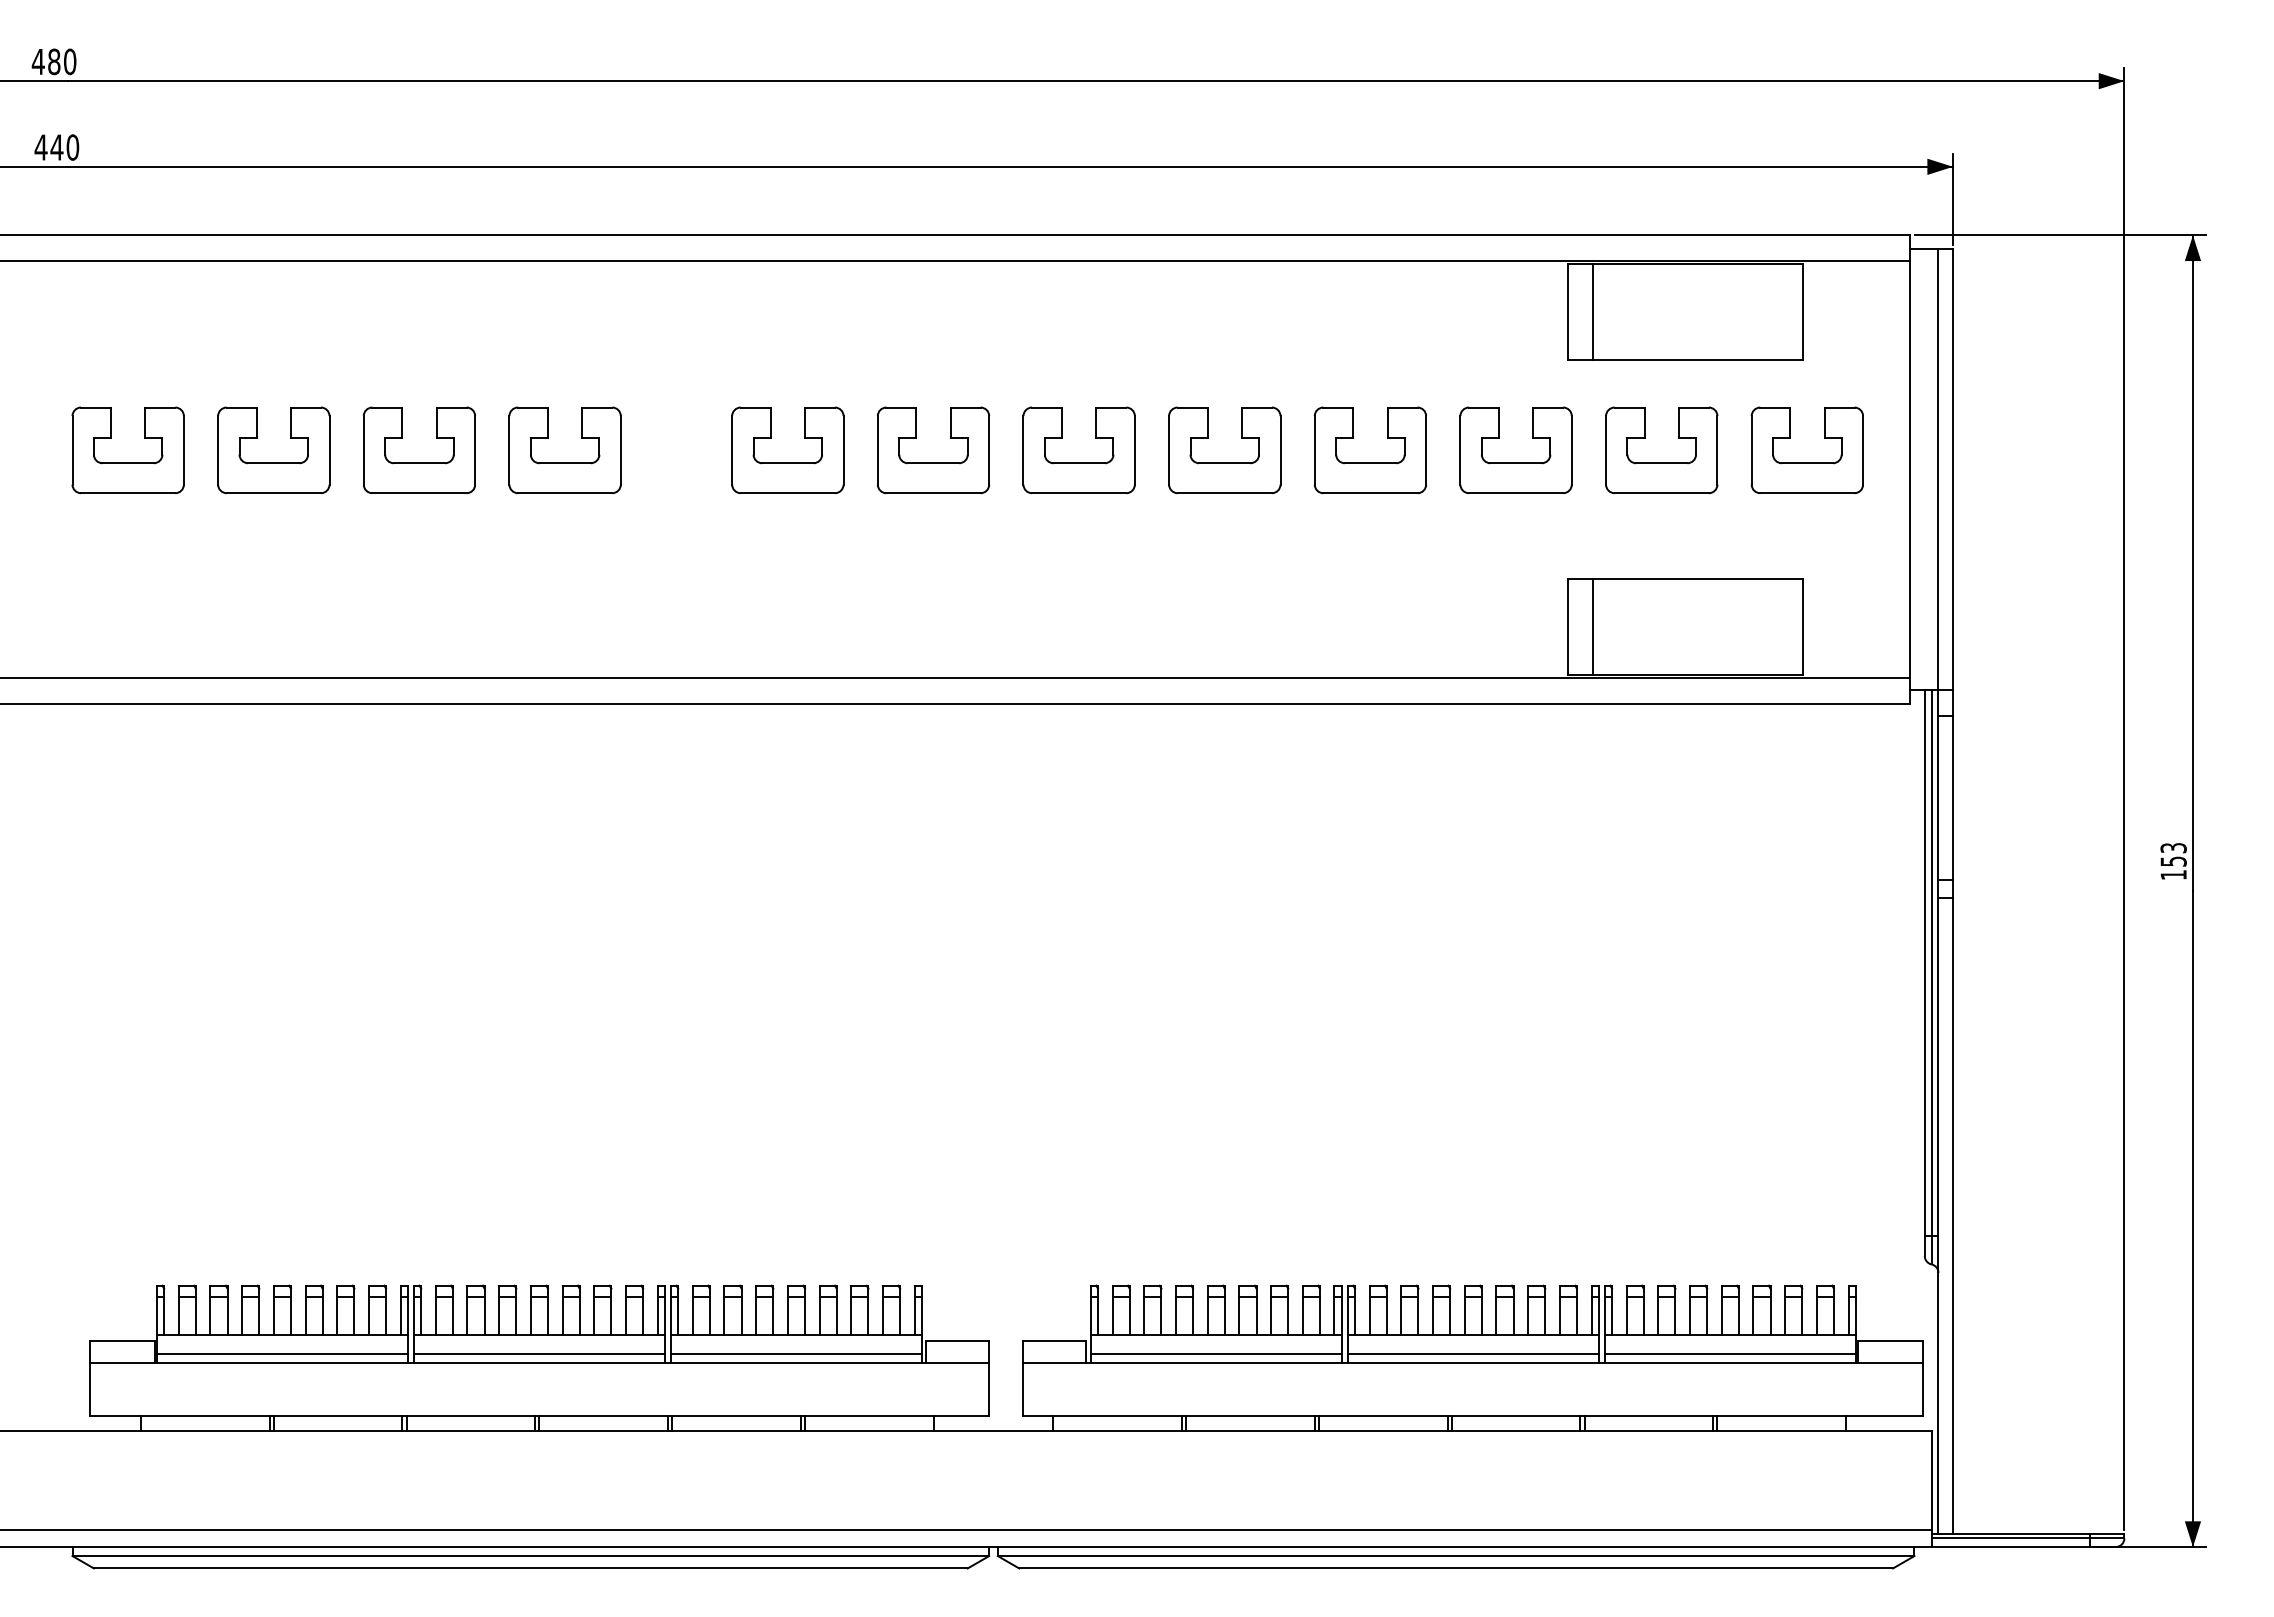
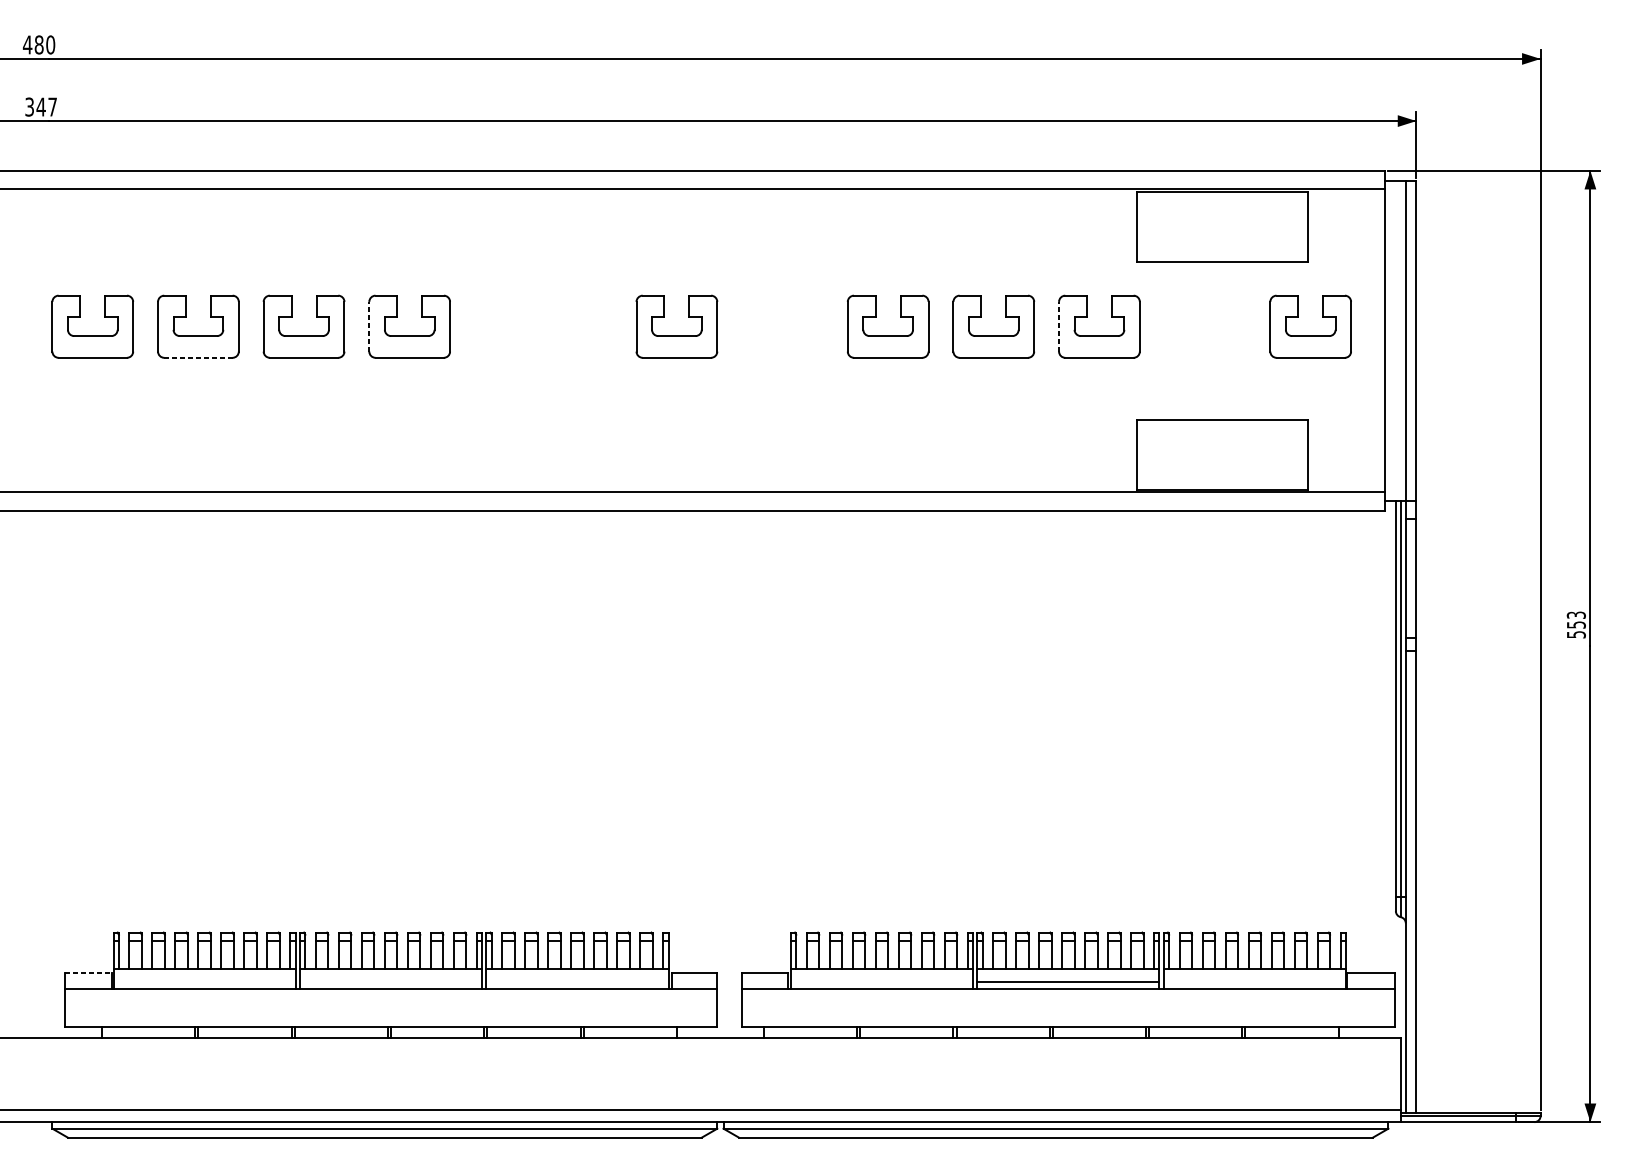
text: (56, 147) -> (40, 107), 440 -> 347
line: (1593, 312) -> (1155, 226), removed
line: (509, 449) -> (369, 326), solid -> dashed
line: (1460, 449) -> (1059, 326), solid -> dashed
part: (787, 462) -> (571, 335), removed
part: (1078, 462) -> (782, 335), removed
part: (1661, 462) -> (1204, 335), removed
line: (273, 493) -> (198, 358), solid -> dashed
line: (1593, 626) -> (1155, 454), removed
text: (2173, 875) -> (1576, 635), 153 -> 553
line: (122, 1341) -> (88, 973), solid -> dashed
line: (281, 1354) -> (204, 982), removed
line: (538, 1354) -> (390, 982), removed
line: (795, 1354) -> (576, 982), removed
line: (1215, 1354) -> (881, 982), removed
line: (1729, 1354) -> (1254, 982), removed

